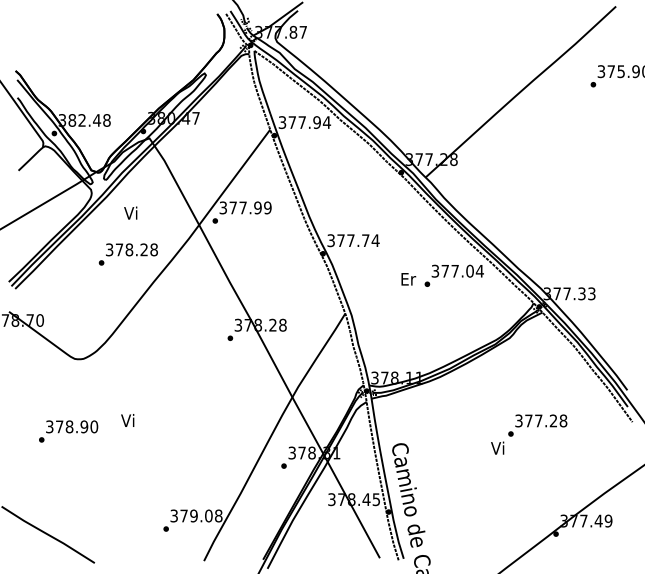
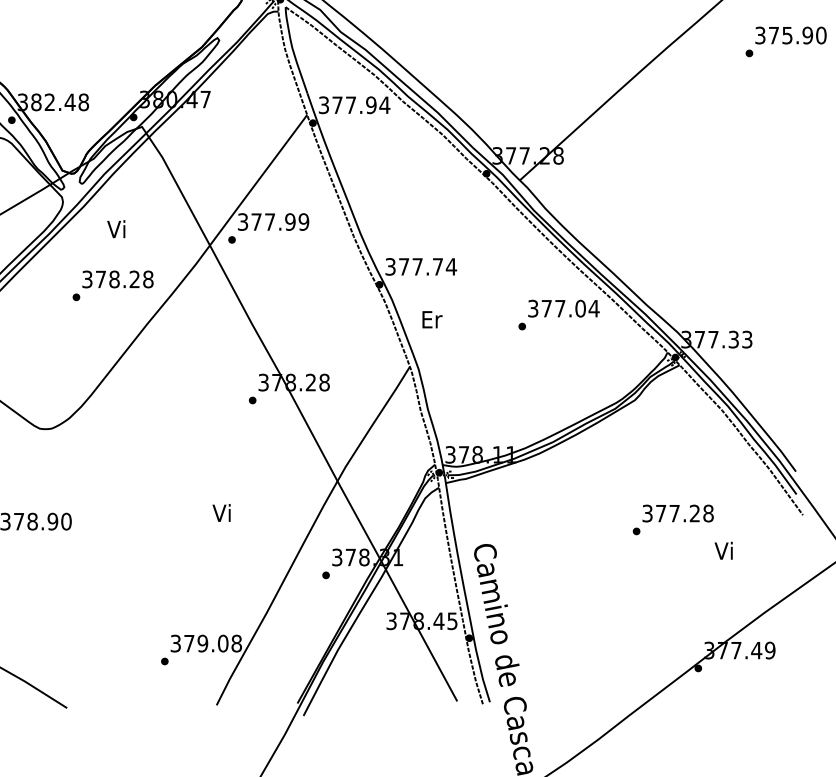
text: (408, 279) -> (432, 319), moved
text: (127, 420) -> (221, 512), moved
text: (497, 447) -> (723, 549), moved

